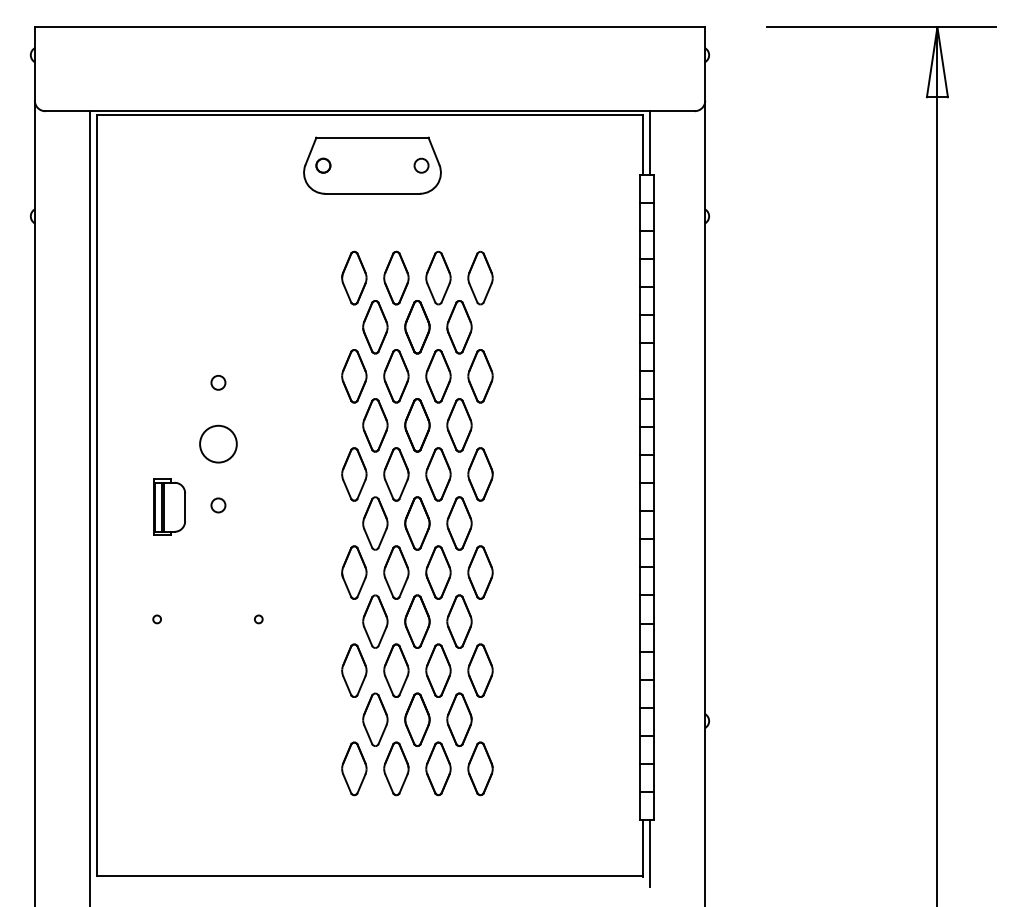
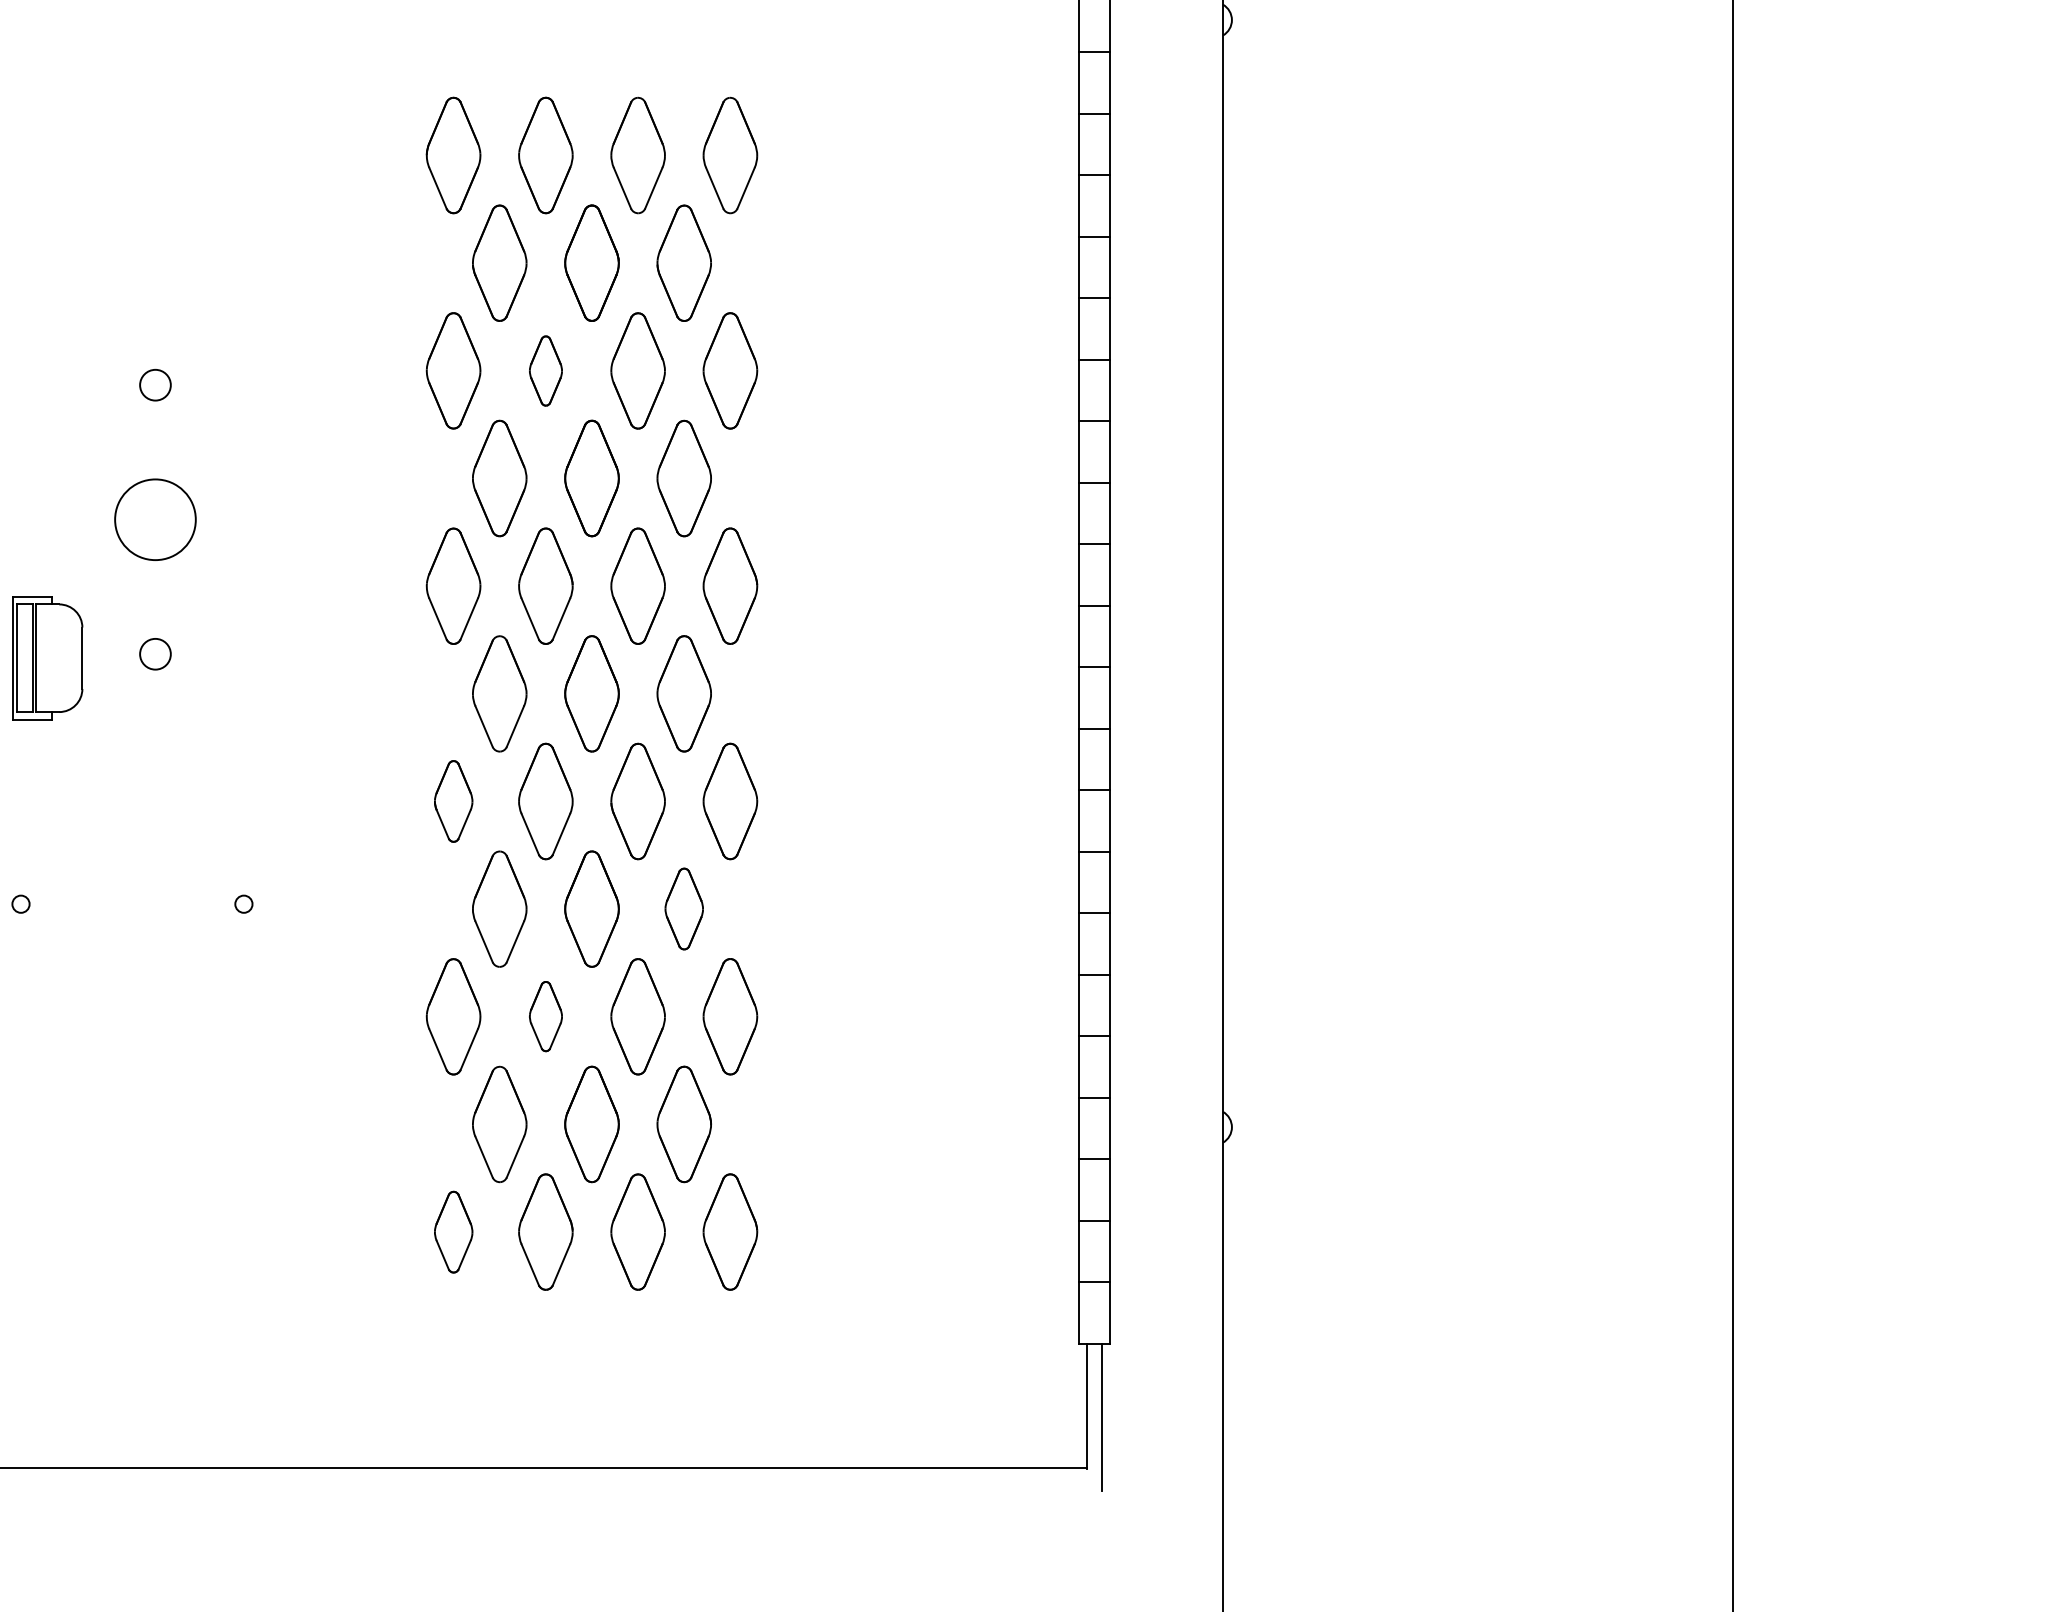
part: (396, 376) -> (546, 371), size x0.6
part: (354, 572) -> (453, 801), size x0.7
part: (459, 621) -> (684, 908), size x0.7
part: (396, 670) -> (546, 1016), size x0.6
part: (354, 768) -> (453, 1231), size x0.7

